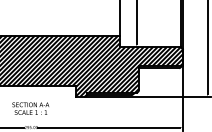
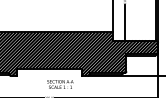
text: (30, 108) -> (60, 84), moved

